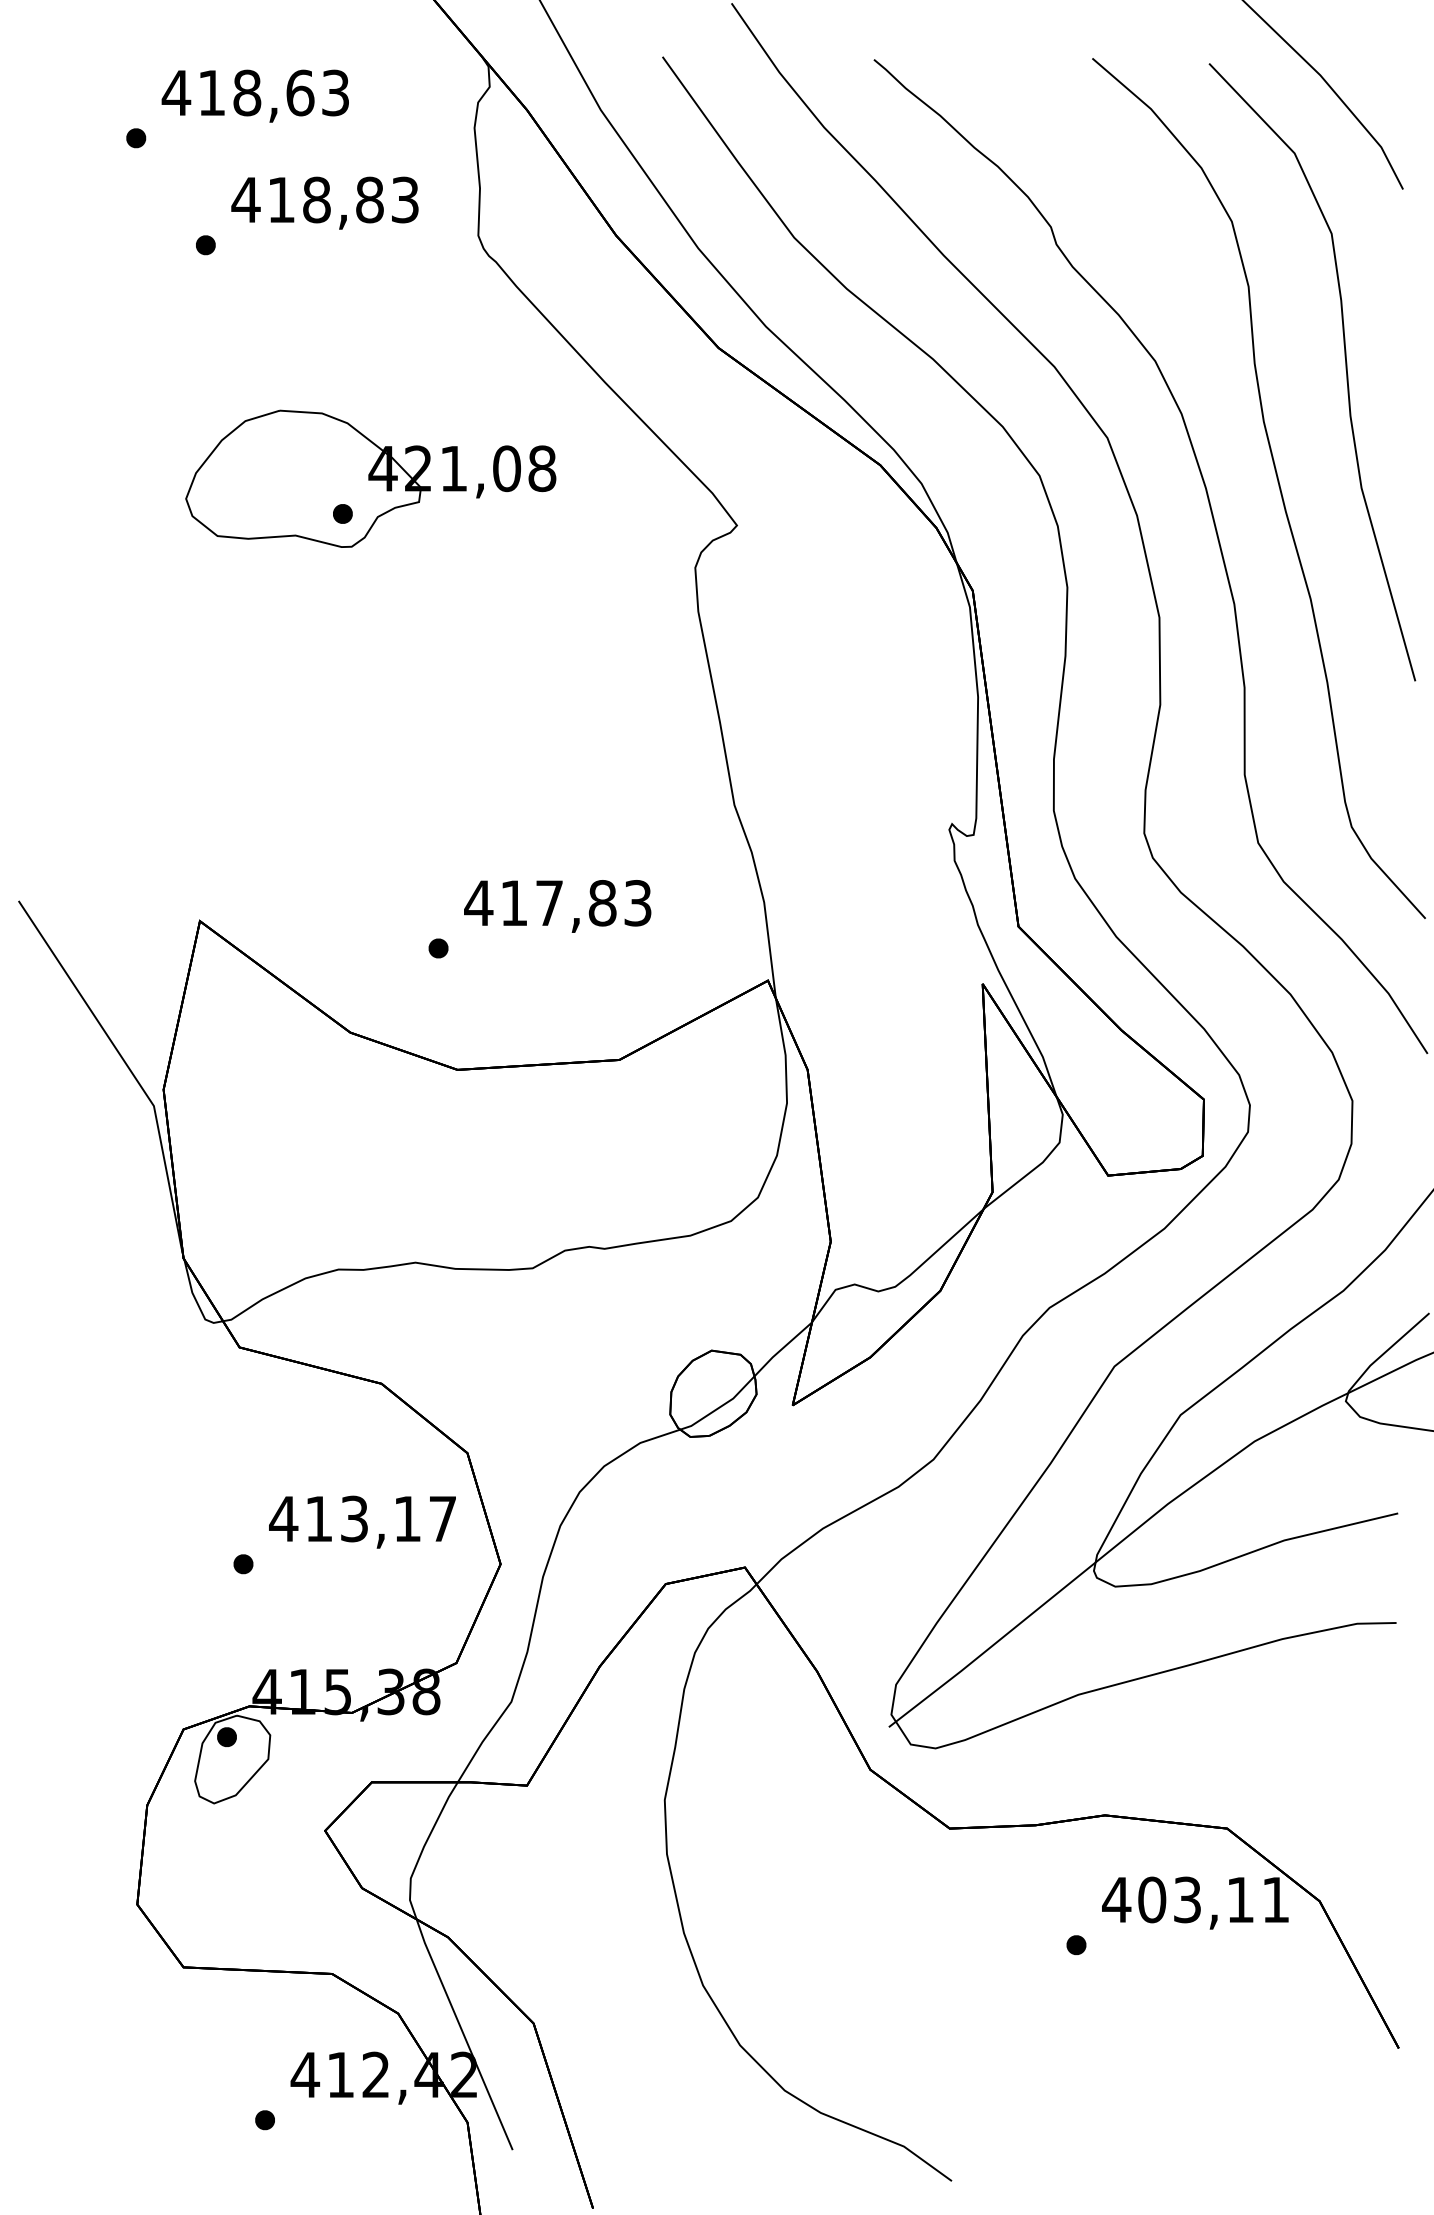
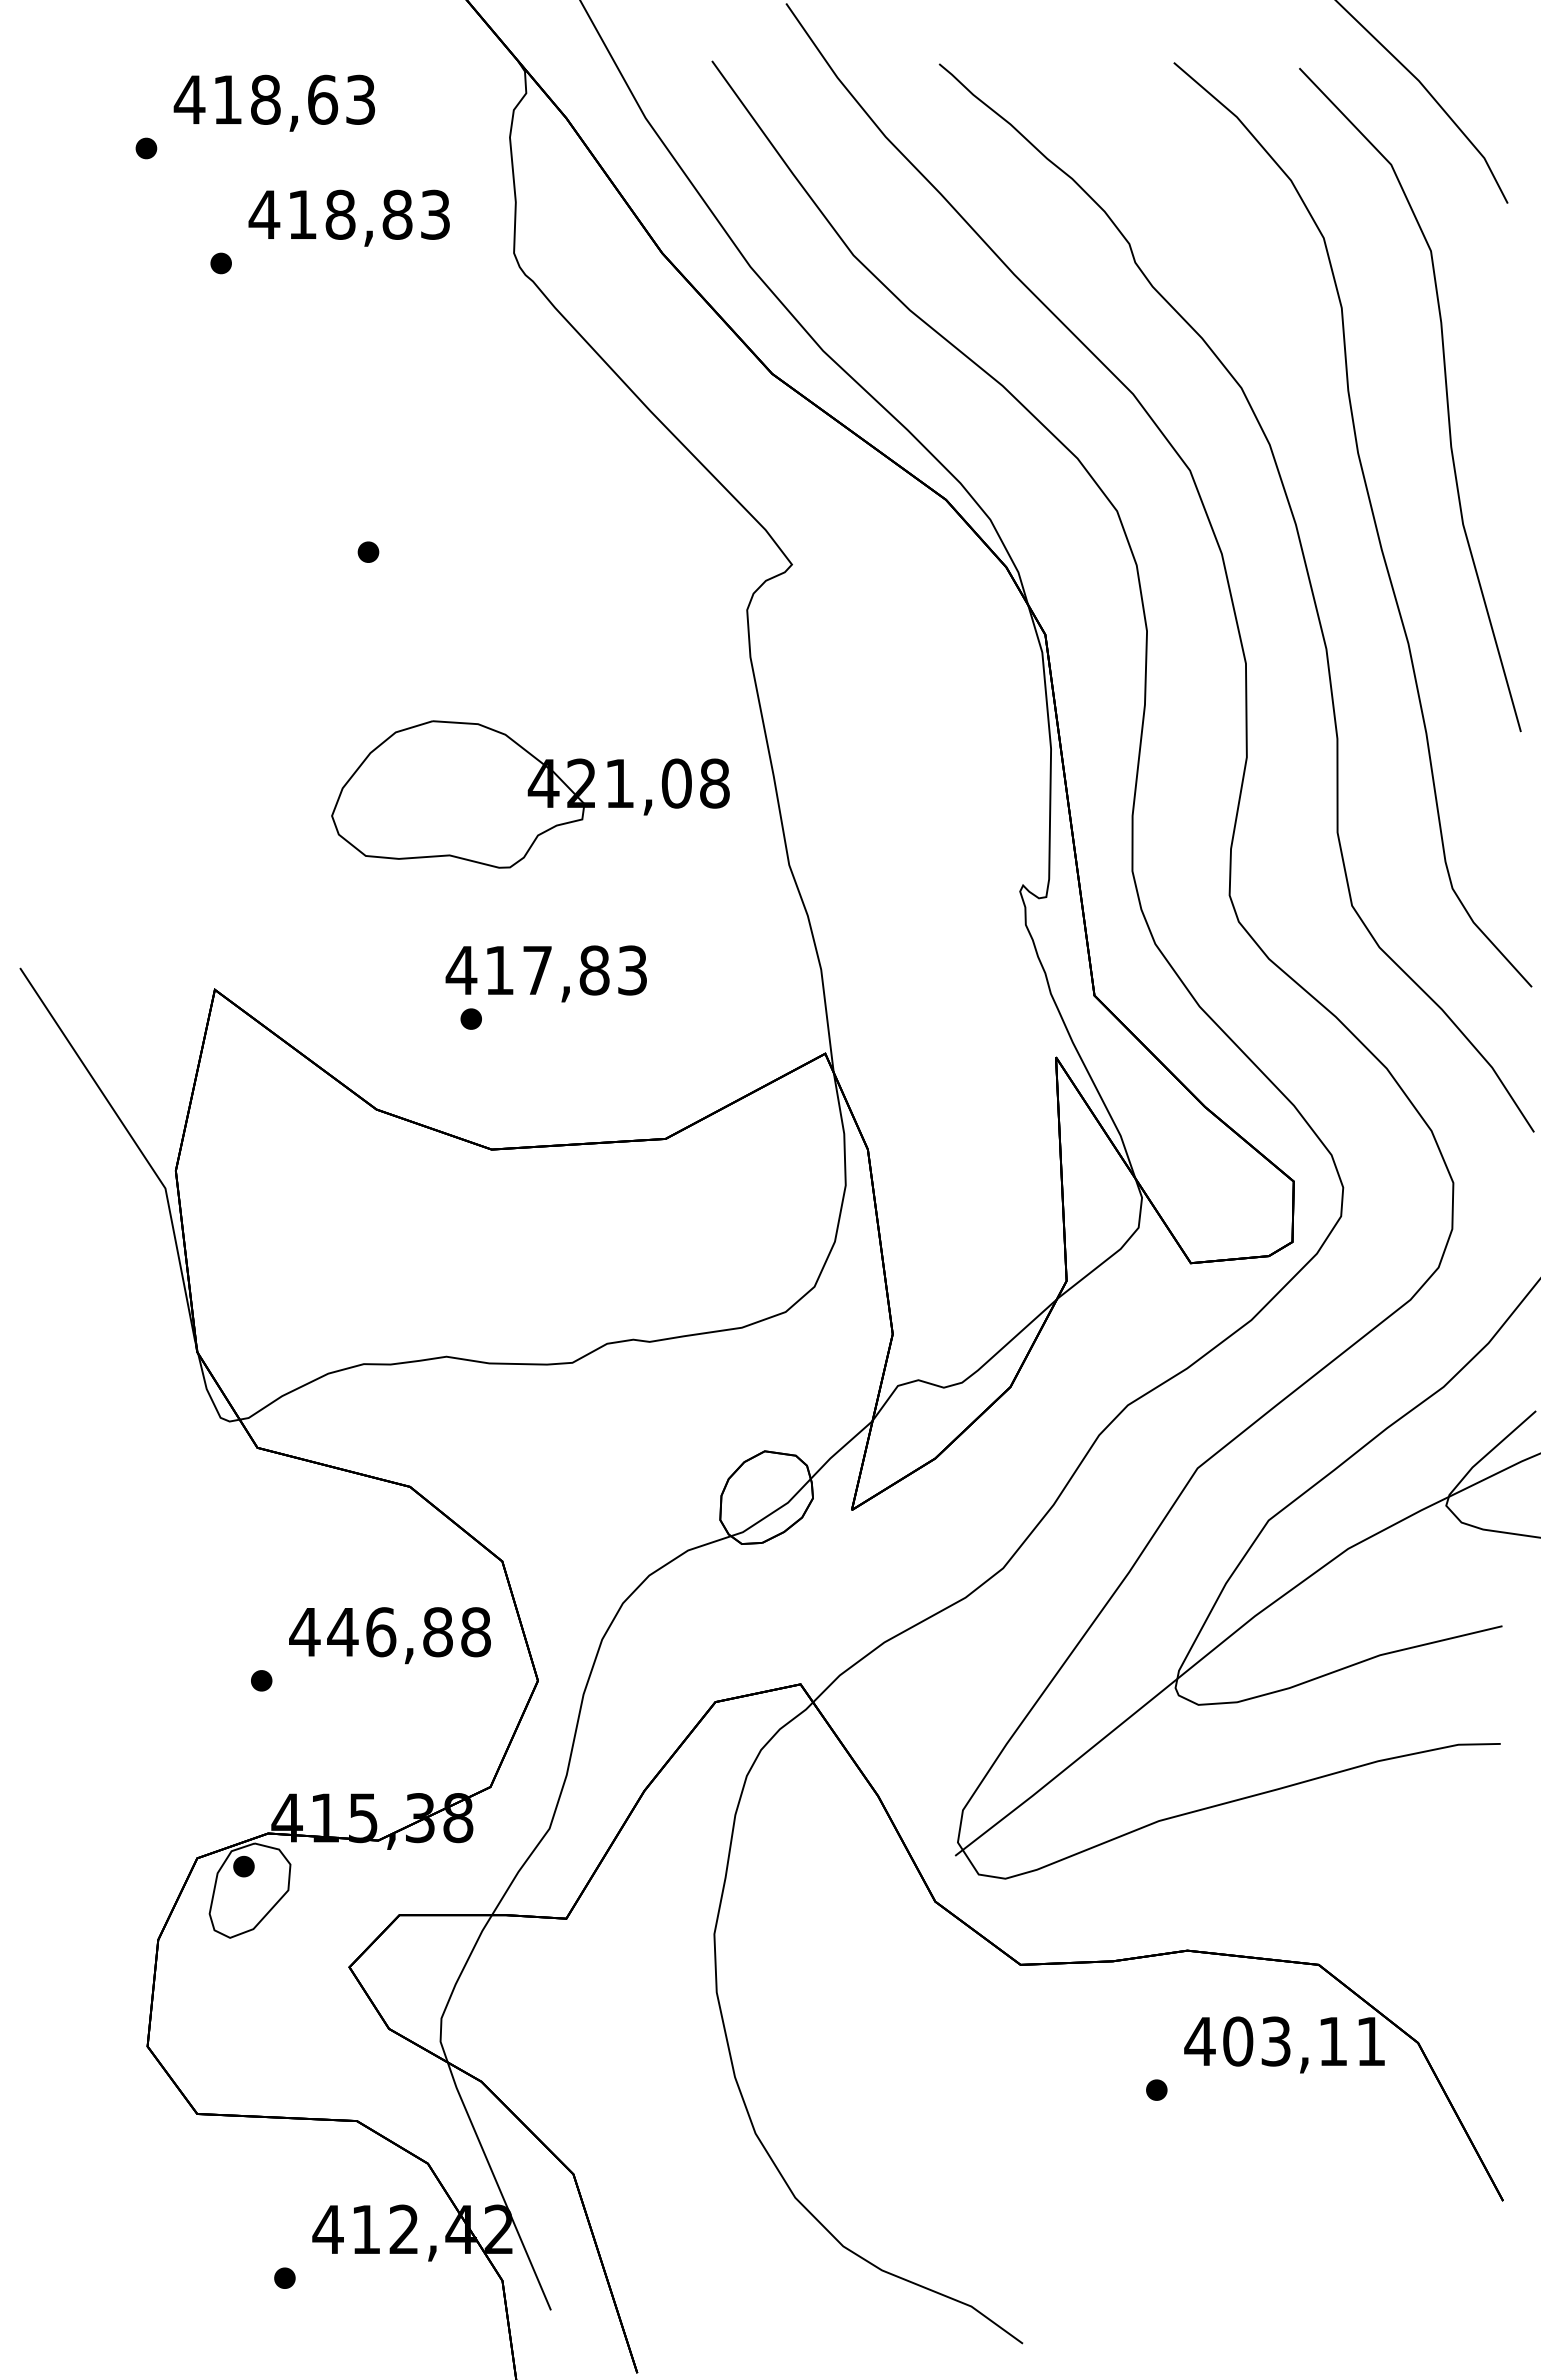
part: (370, 478) -> (530, 794), moved
text: (556, 906) -> (545, 973), moved
text: (380, 1519) -> (408, 1632), 413,17 -> 446,88

